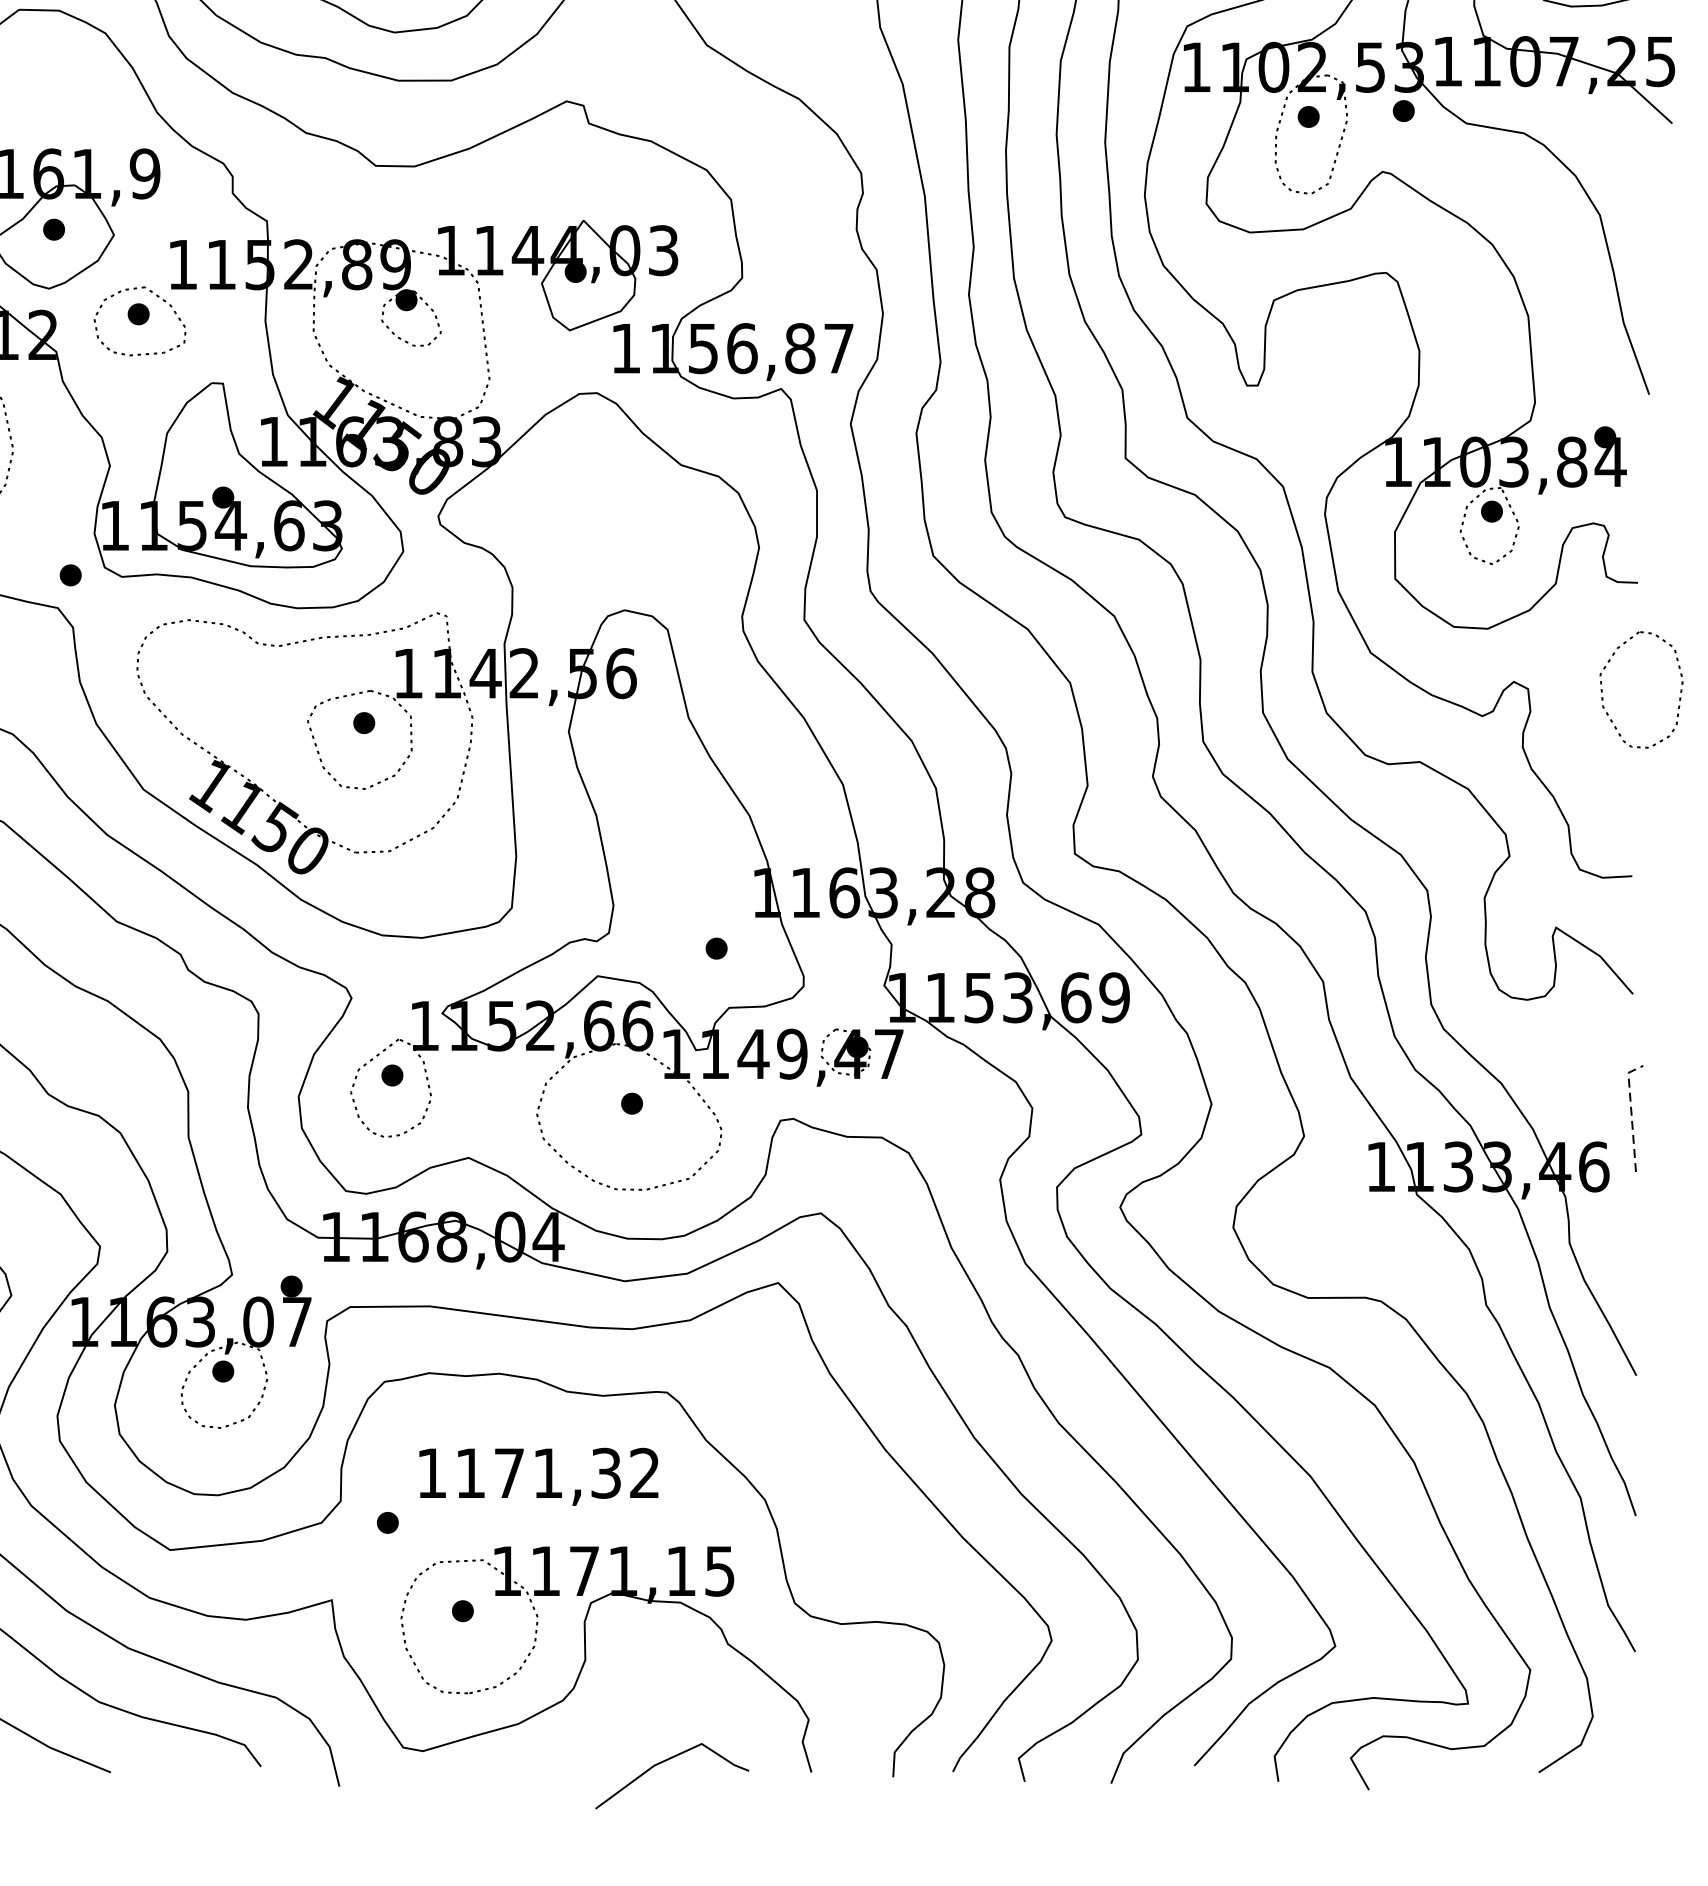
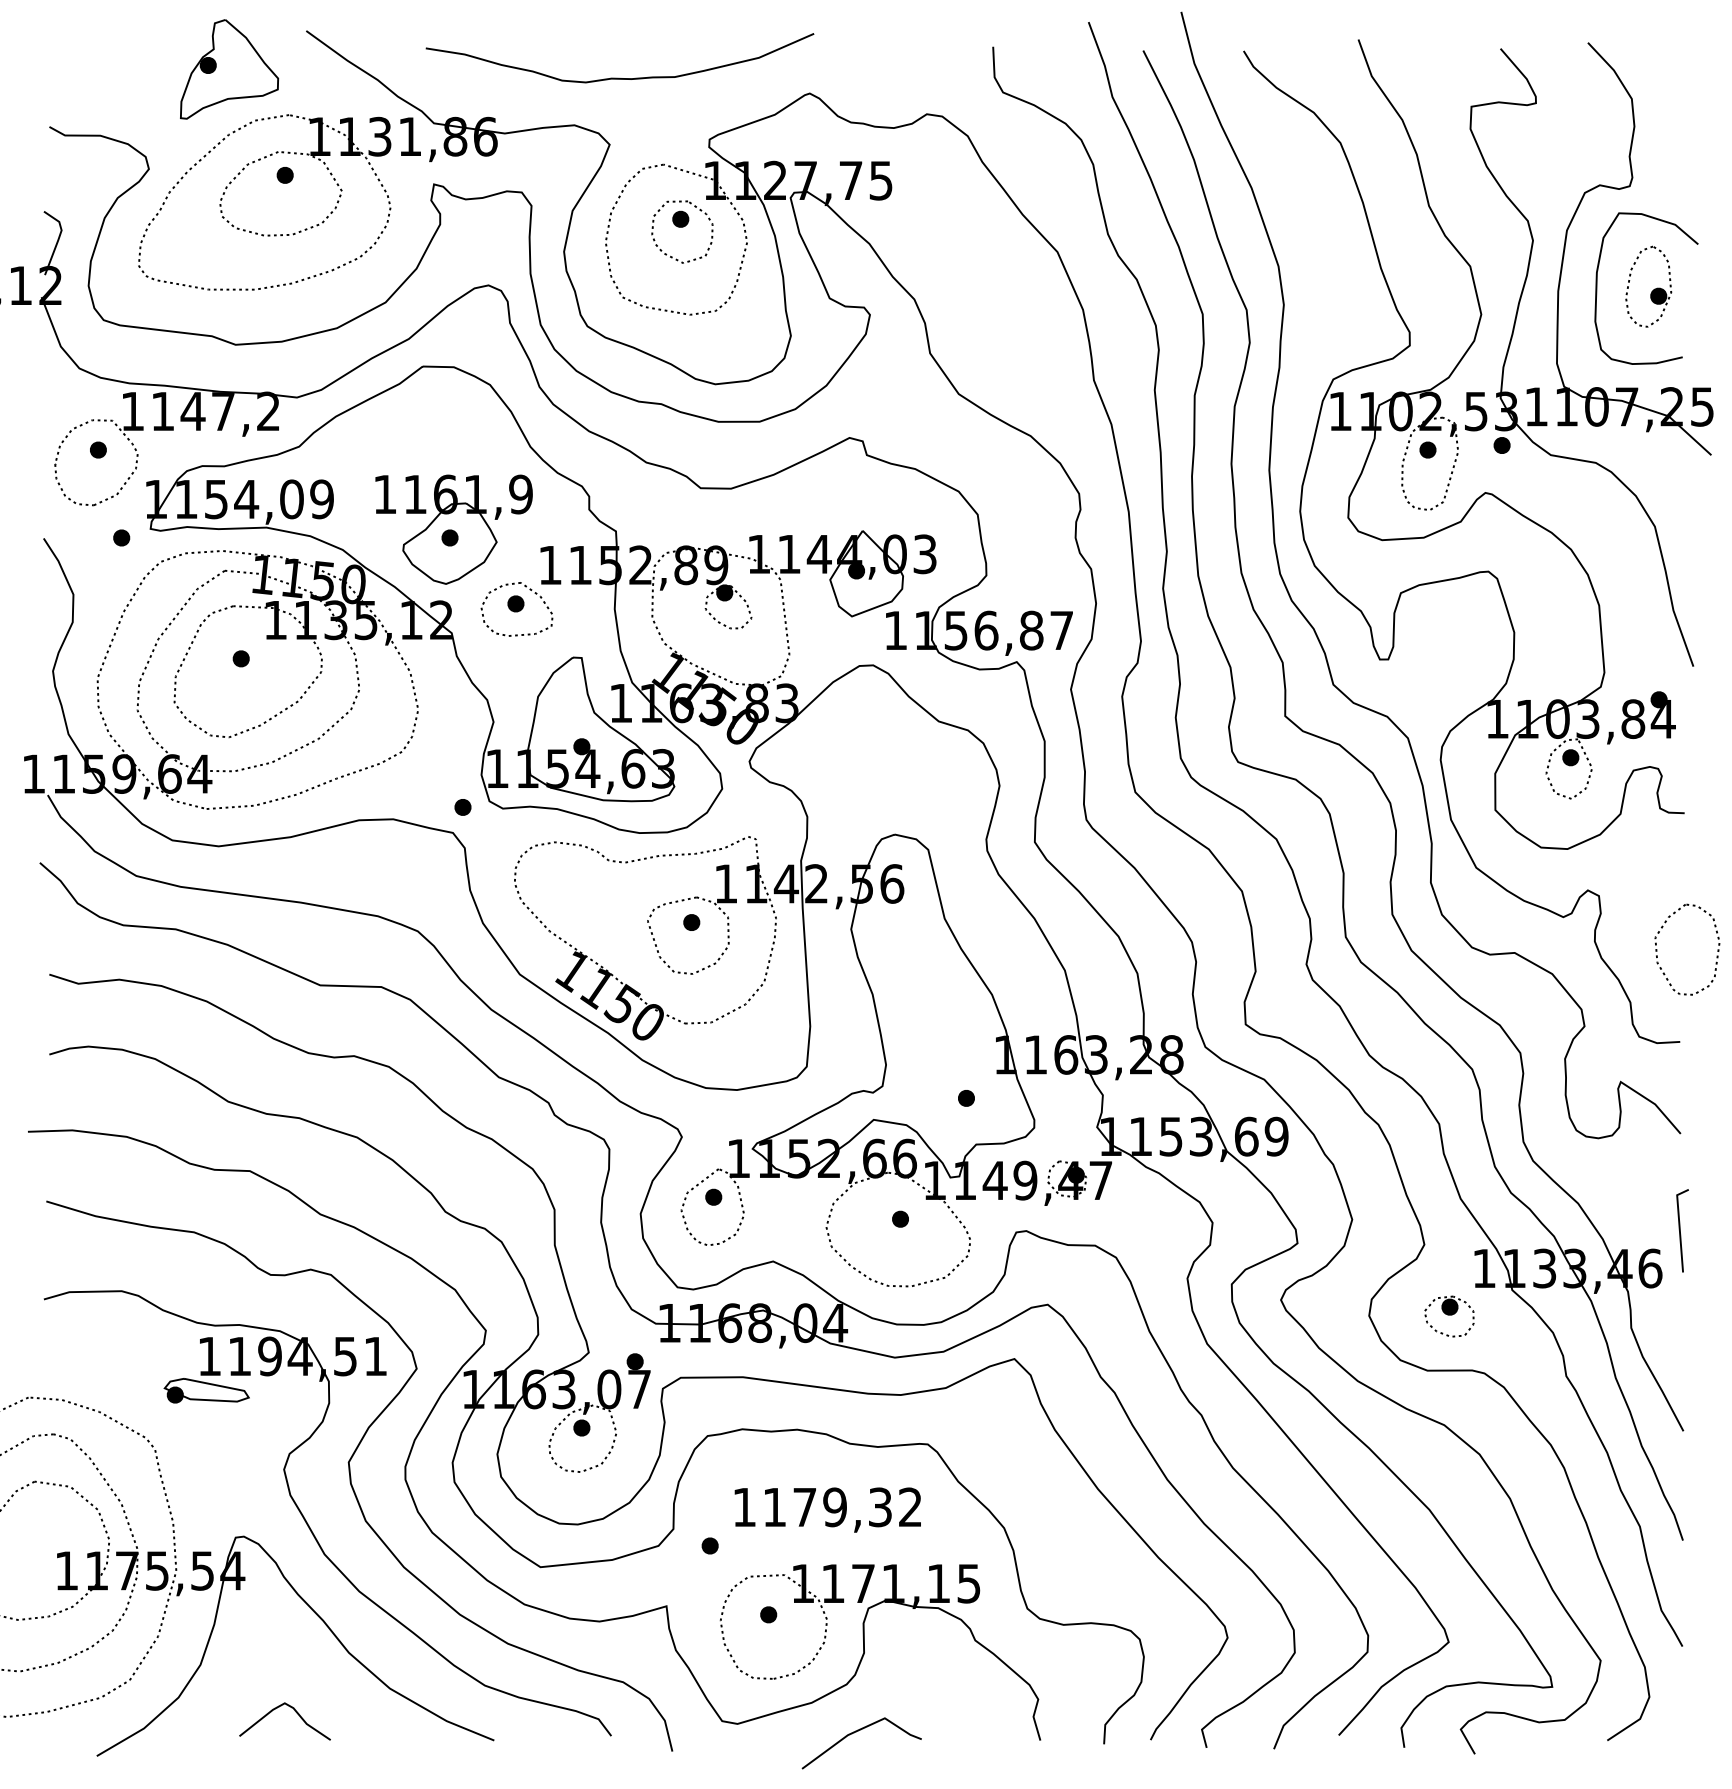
part: (1678, 698) -> (1716, 956), moved
line: (1631, 1113) -> (1679, 1226), dashed -> solid
part: (1336, 1228) -> (1449, 1316), added
text: (547, 1473) -> (834, 1507), 1171,32 -> 1179,32
line: (665, 1762) -> (856, 1732), moved

